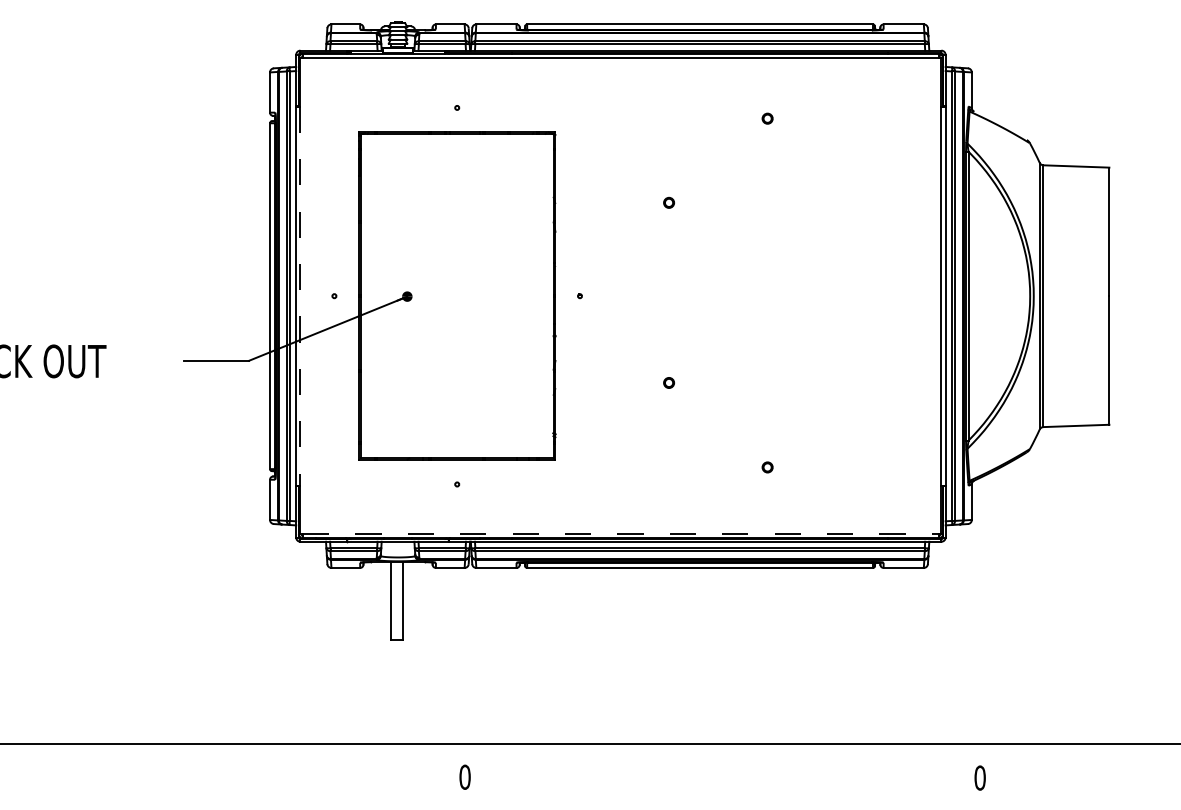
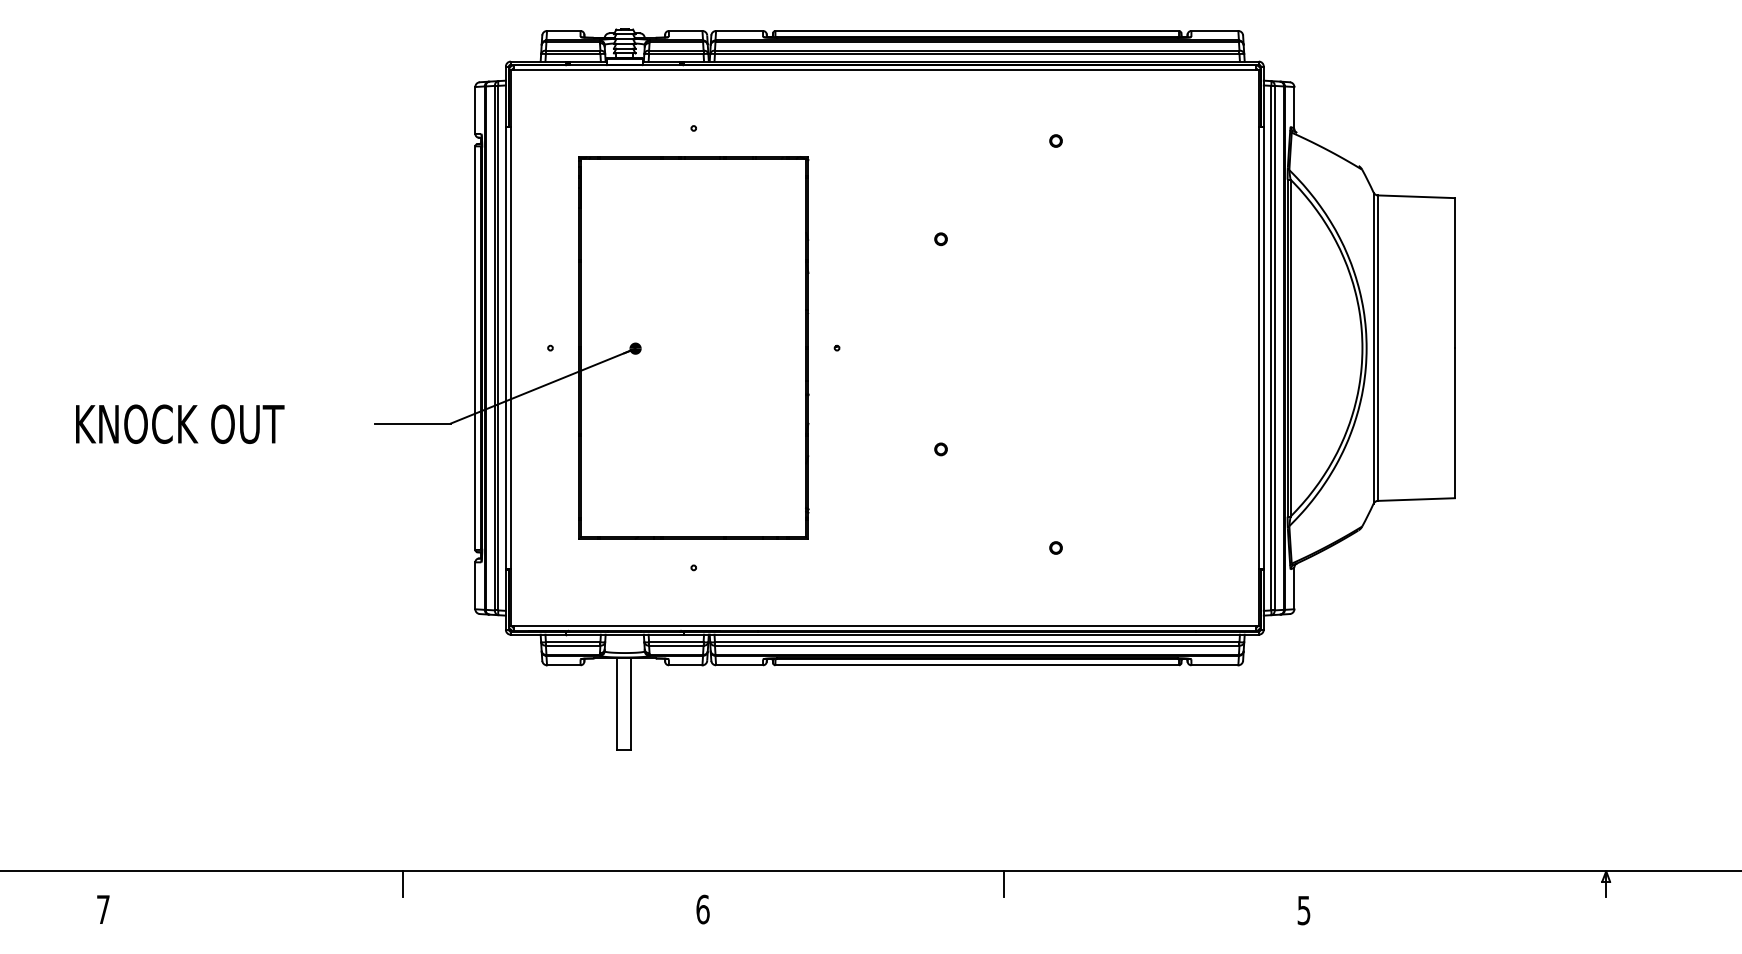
line: (300, 296) -> (510, 348), dashed -> solid
line: (620, 533) -> (884, 625), dashed -> solid
line: (207, 755) -> (402, 884), added
line: (723, 755) -> (1004, 884), added
text: (464, 777) -> (702, 909), 0 -> 6
text: (979, 778) -> (1303, 910), 0 -> 5

